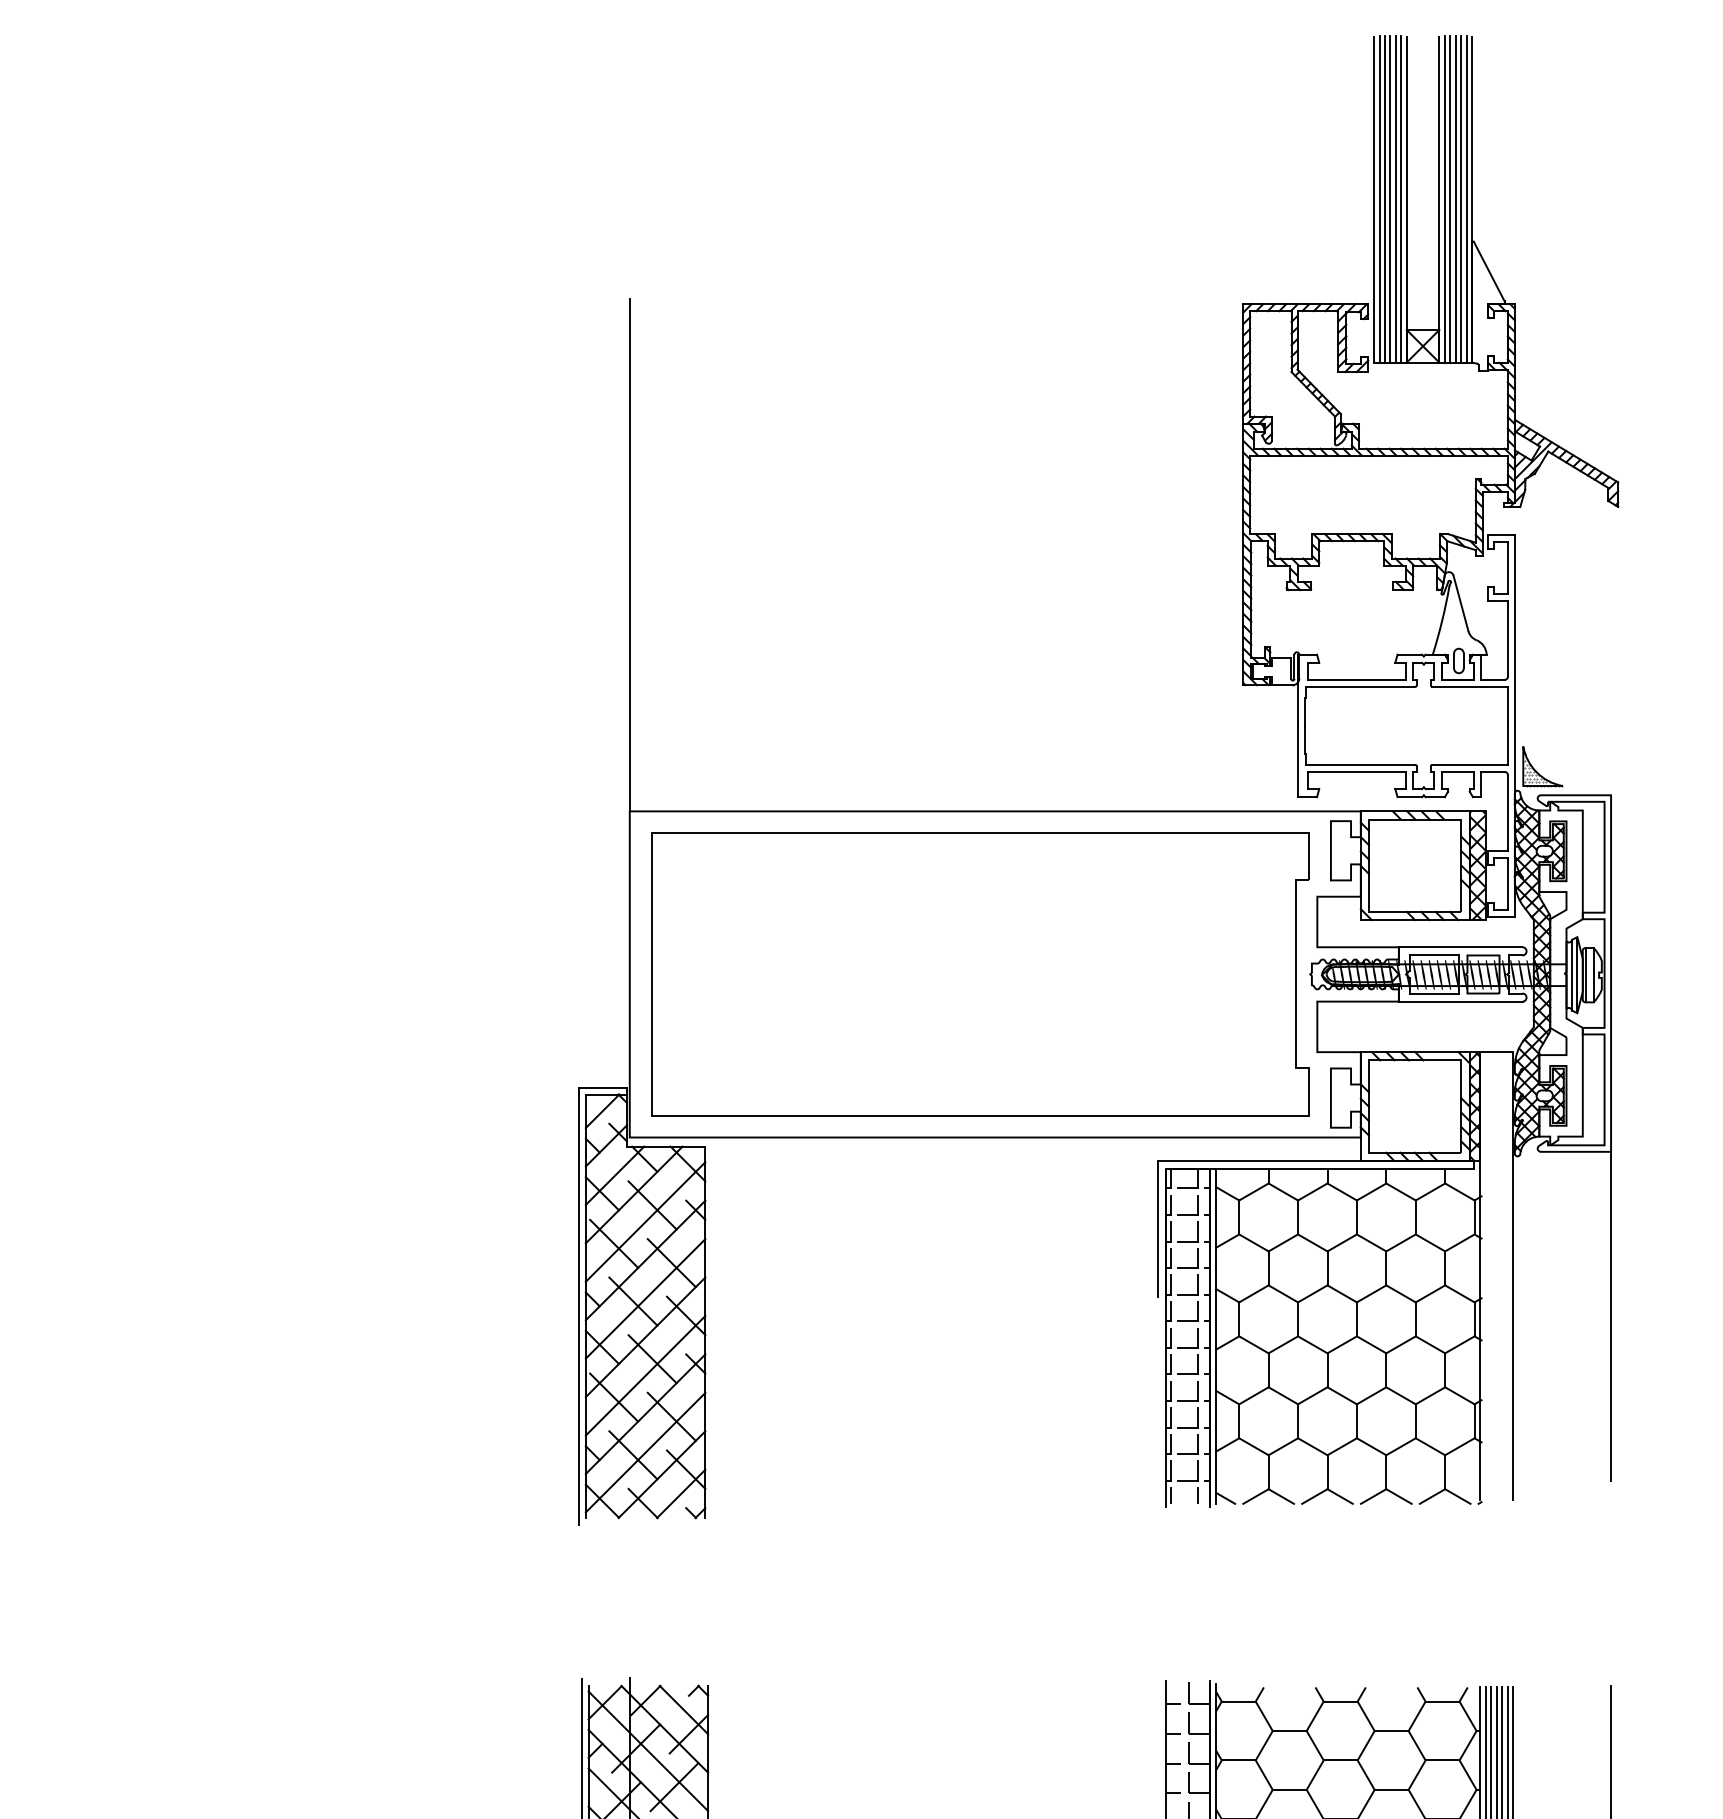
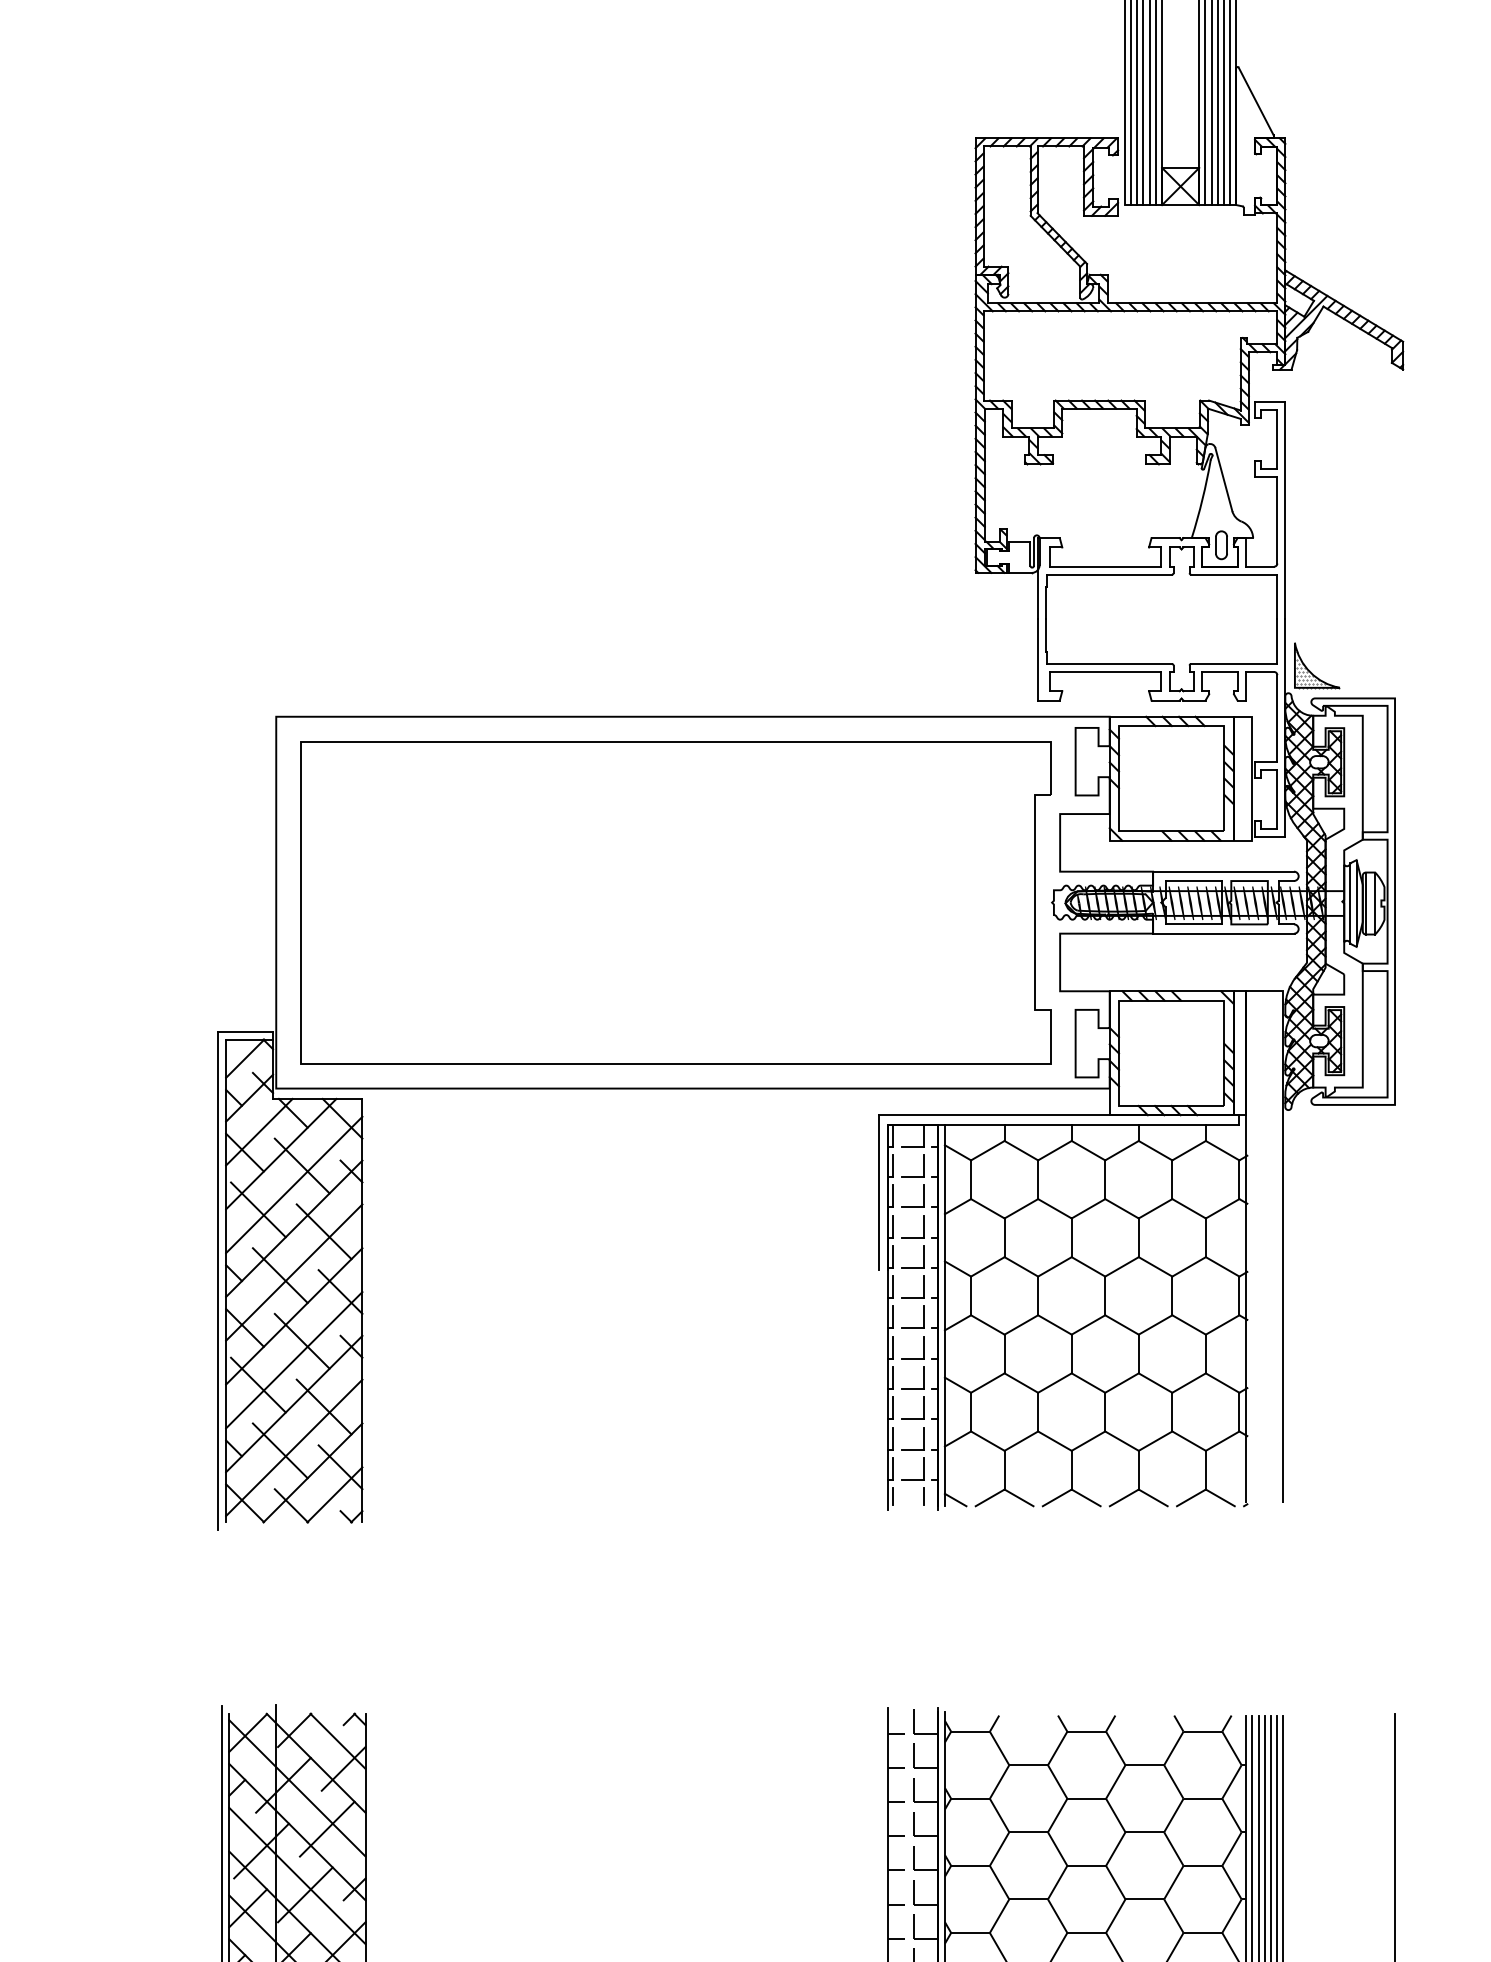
line: (629, 555) -> (275, 425), removed
hatch: (1477, 865) -> (1242, 778), removed
hatch: (1474, 1106) -> (1239, 1053), removed
line: (1611, 1316) -> (1395, 1292), removed

